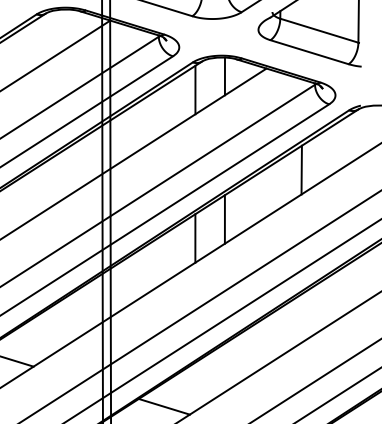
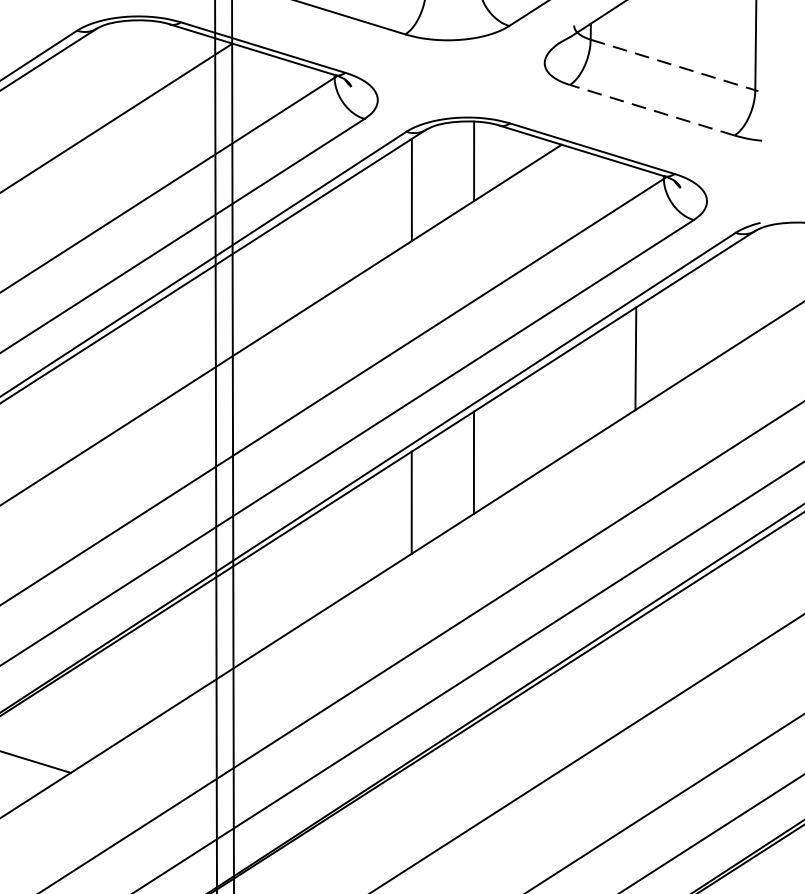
line: (319, 30) -> (673, 64), solid -> dashed
line: (309, 52) -> (652, 110), solid -> dashed
line: (163, 406) -> (344, 856), removed

